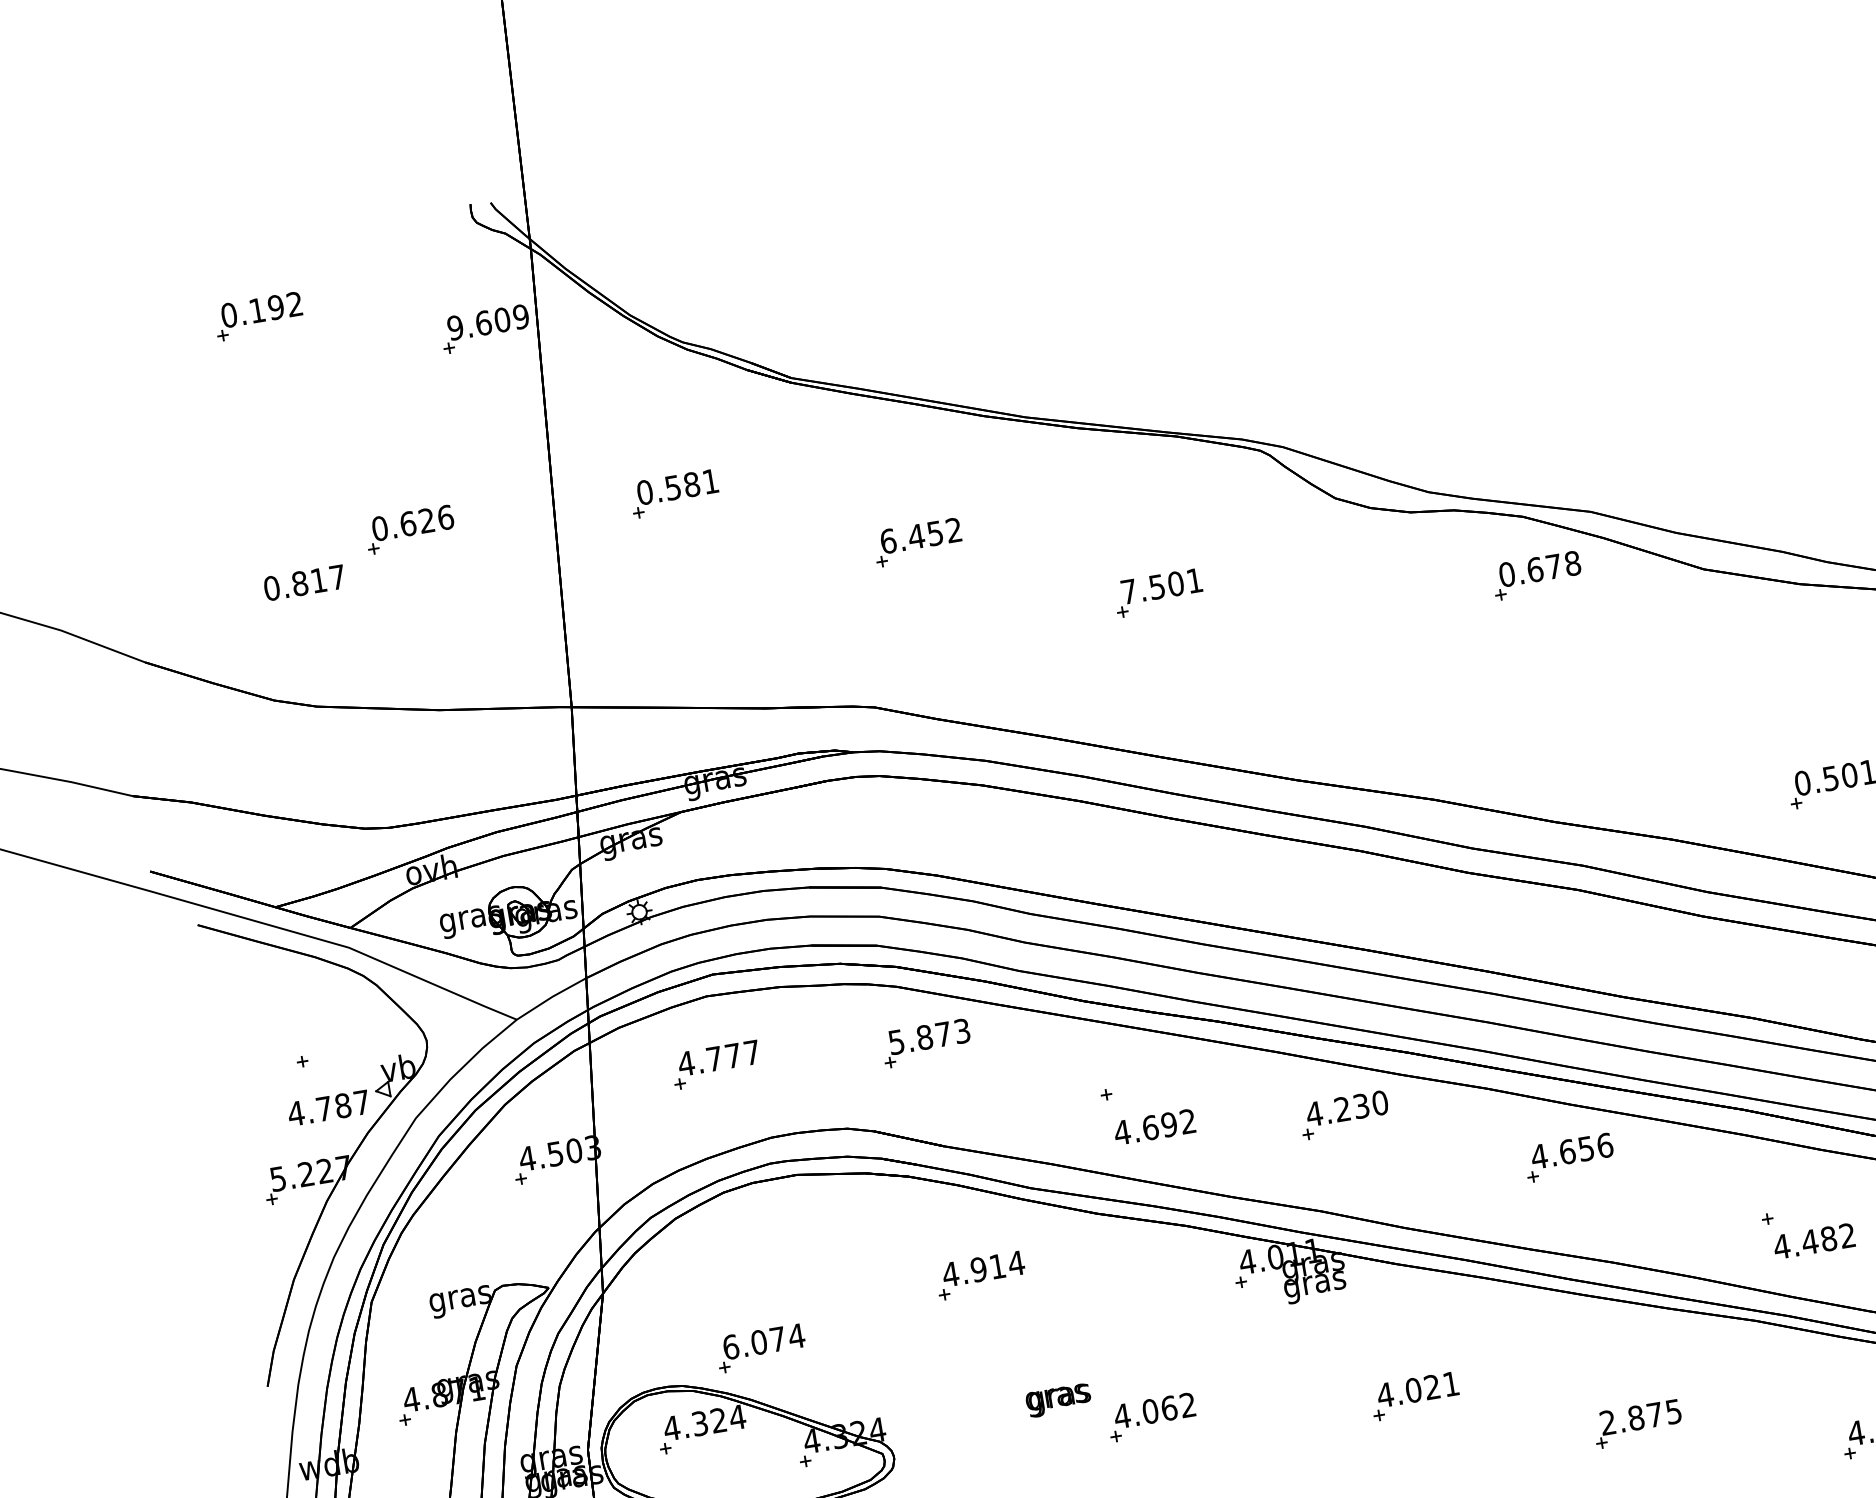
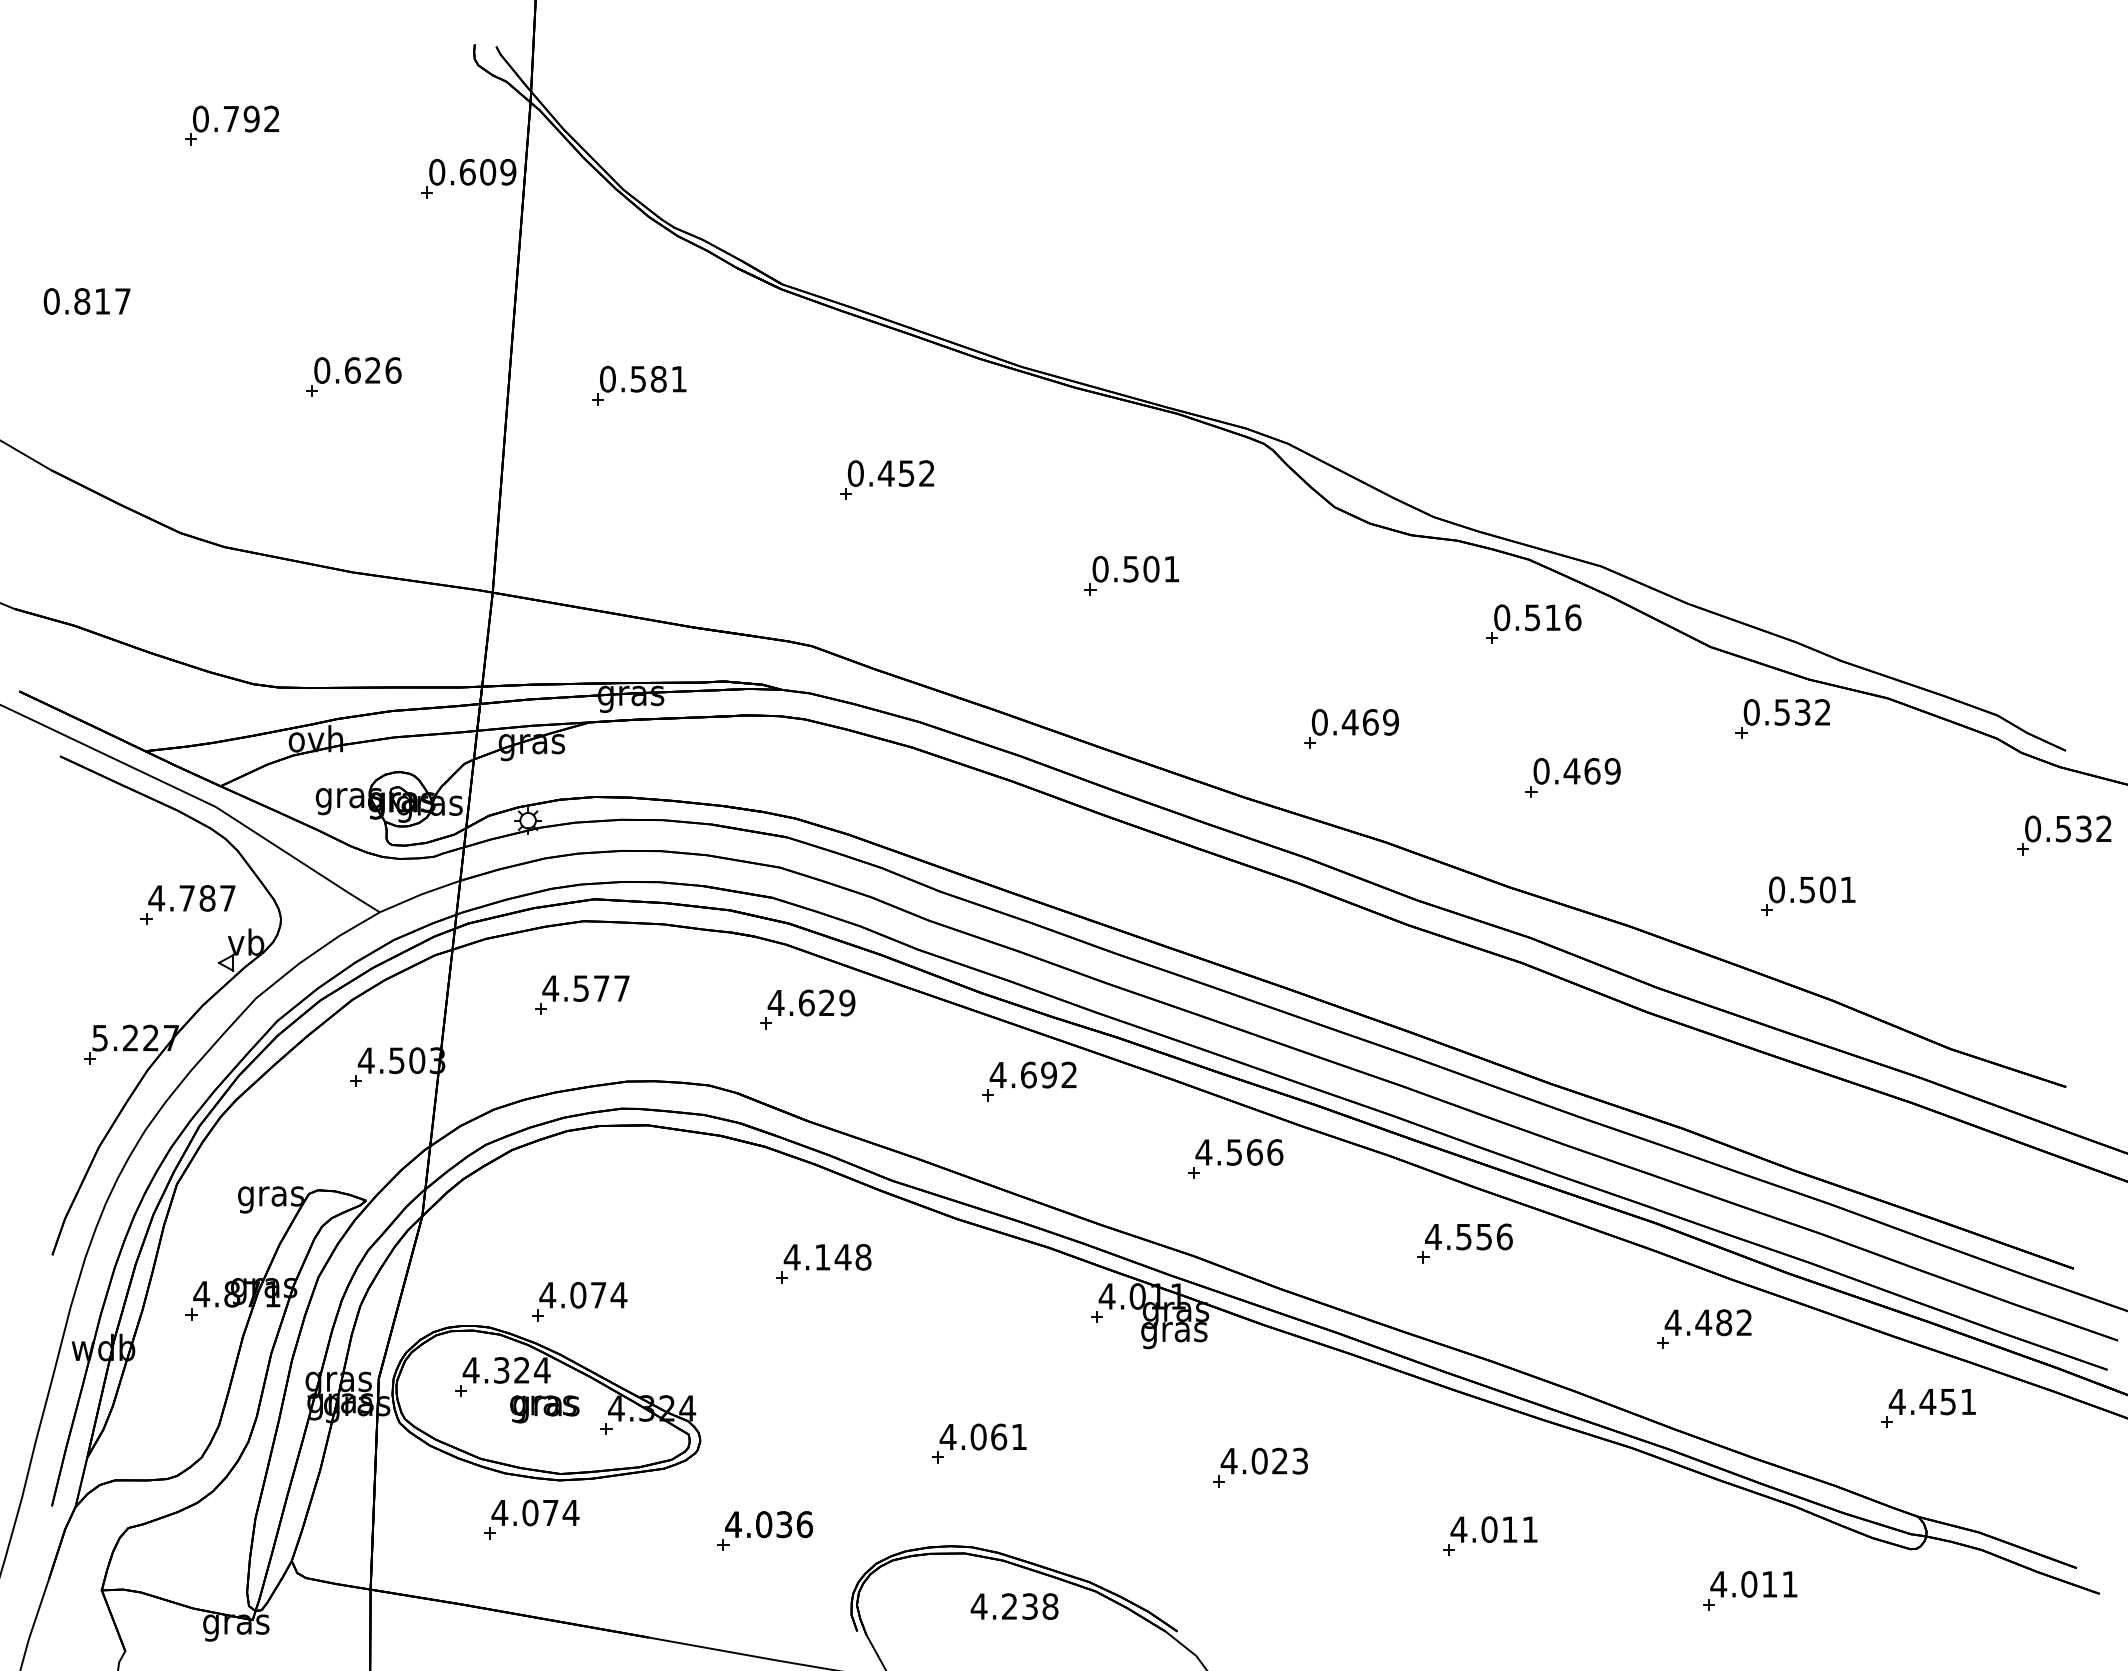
text: (257, 310) -> (231, 118), 0.192 -> 0.792
text: (455, 328) -> (437, 172), 9.609 -> 0.609
text: (888, 541) -> (855, 473), 6.452 -> 0.452
text: (1553, 566) -> (1552, 617), 0.678 -> 0.516
text: (304, 583) -> (86, 301), moved
text: (1128, 591) -> (1100, 568), 7.501 -> 0.501
part: (1781, 624) -> (1782, 718), added
part: (1385, 700) -> (1351, 728), added
part: (1596, 711) -> (1572, 777), added
text: (929, 1036) -> (811, 1002), 5.873 -> 4.629
text: (713, 1059) -> (580, 988), 4.777 -> 4.577
text: (1361, 1106) -> (1254, 1152), 4.230 -> 4.566
text: (328, 1108) -> (191, 898), moved
text: (1153, 1126) -> (1032, 1074), moved
text: (1567, 1151) -> (1464, 1236), 4.656 -> 4.556
text: (1813, 1241) -> (1707, 1322), moved
text: (997, 1266) -> (842, 1257), 4.914 -> 4.148
text: (730, 1346) -> (547, 1294), 6.074 -> 4.074
text: (1450, 1383) -> (1299, 1460), 4.021 -> 4.023
text: (1058, 1400) -> (544, 1409), moved
text: (1187, 1404) -> (1018, 1436), 4.062 -> 4.061
text: (1639, 1417) -> (1493, 1529), 2.875 -> 4.011

